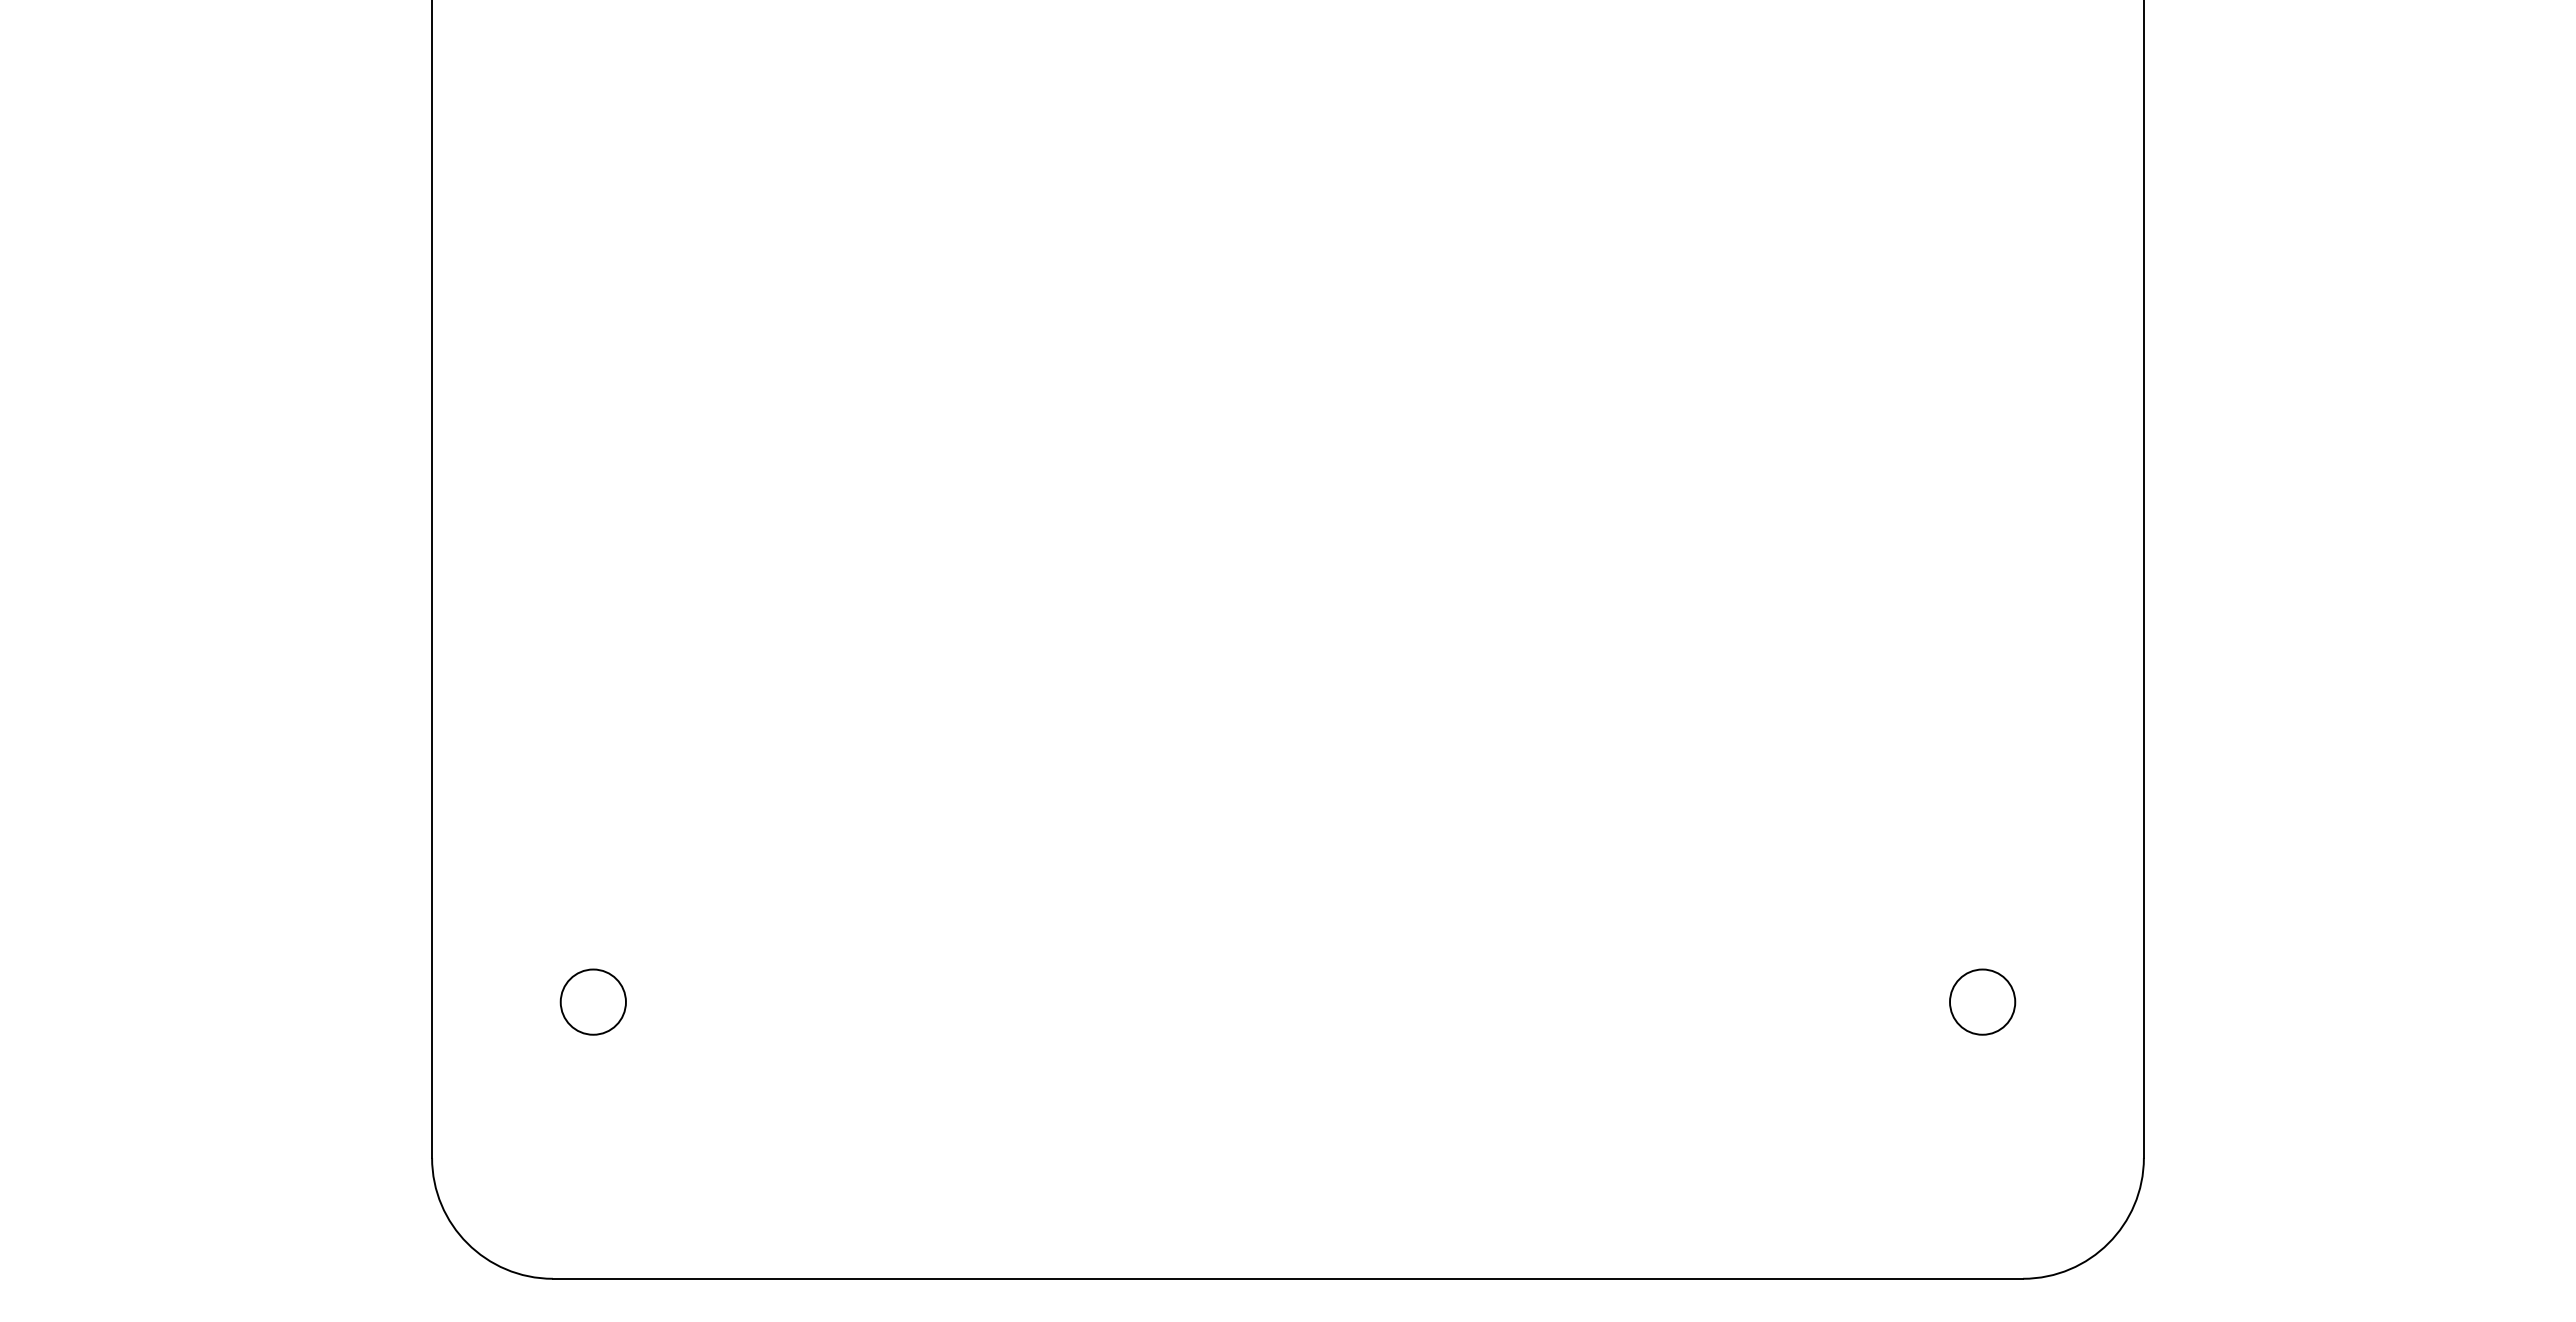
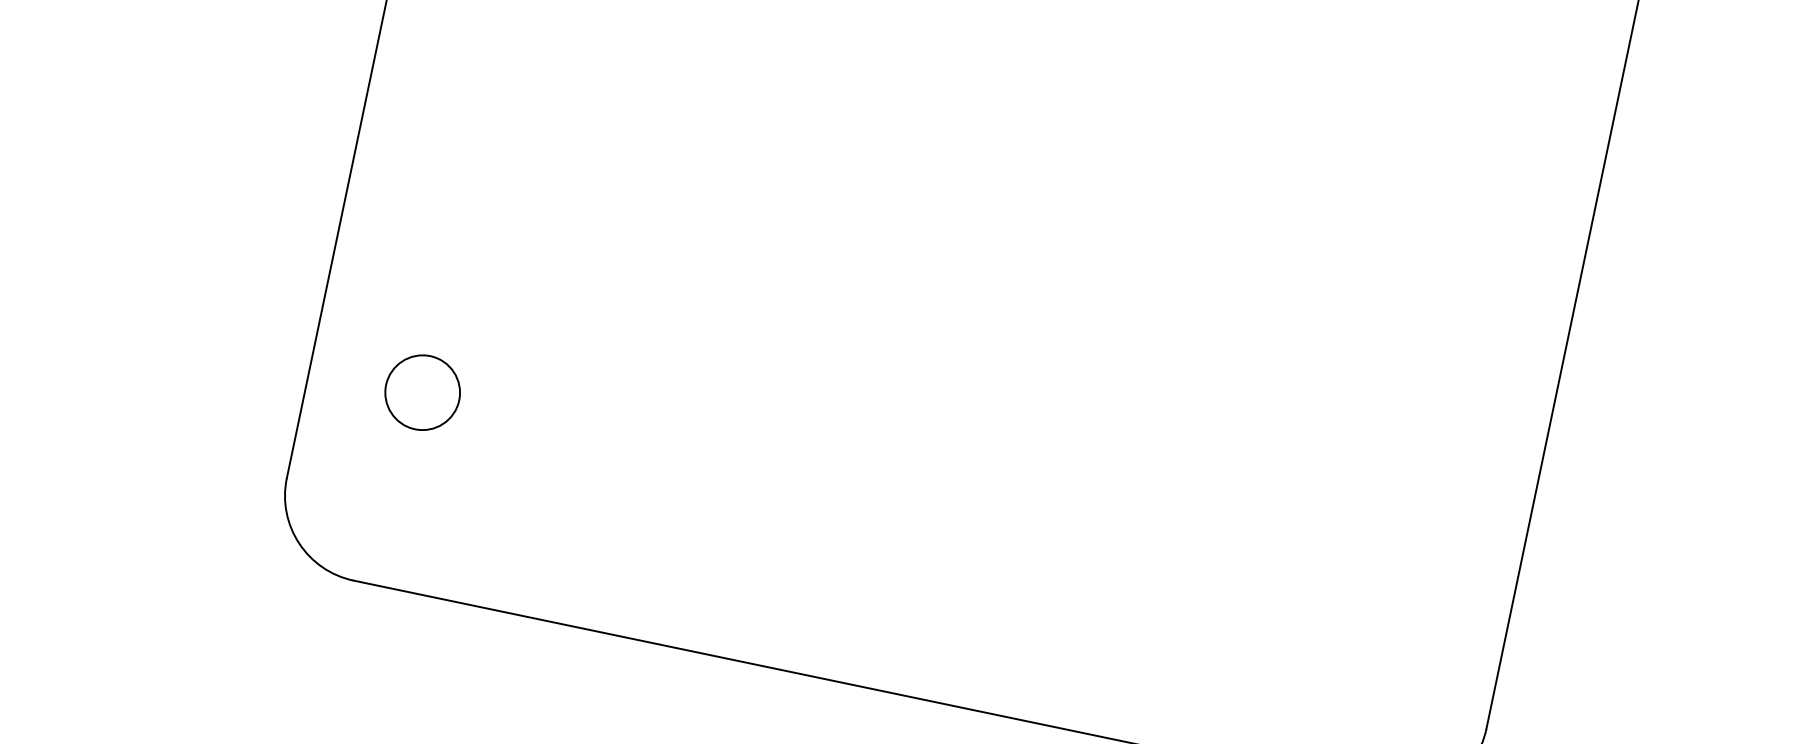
circle: (592, 1001) -> (422, 392), size x1.6
circle: (1982, 1001) -> (1396, 595), removed

